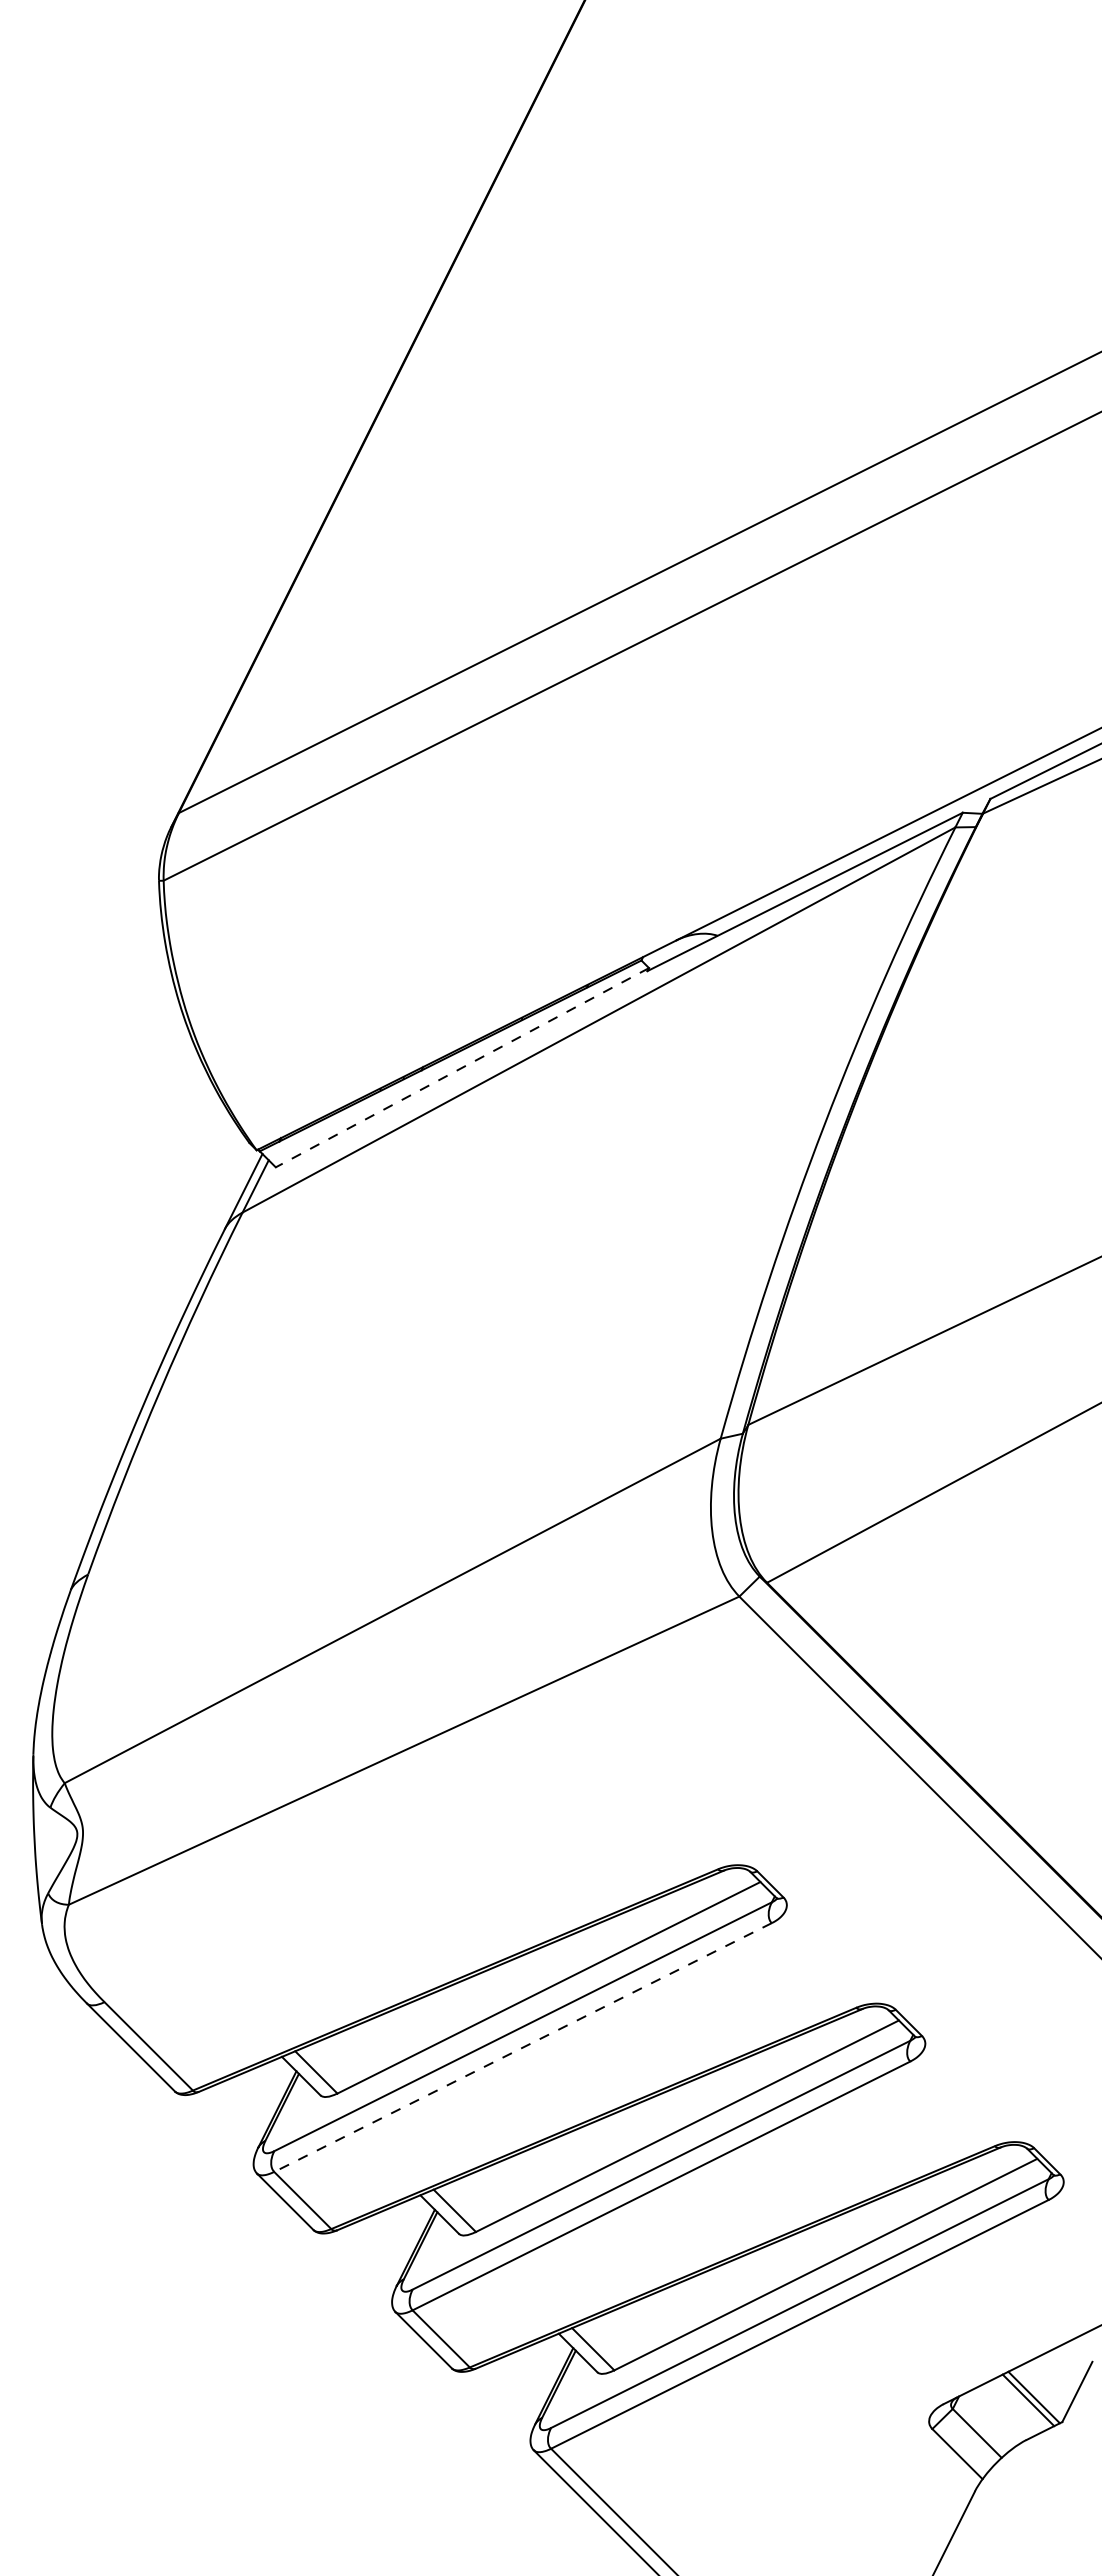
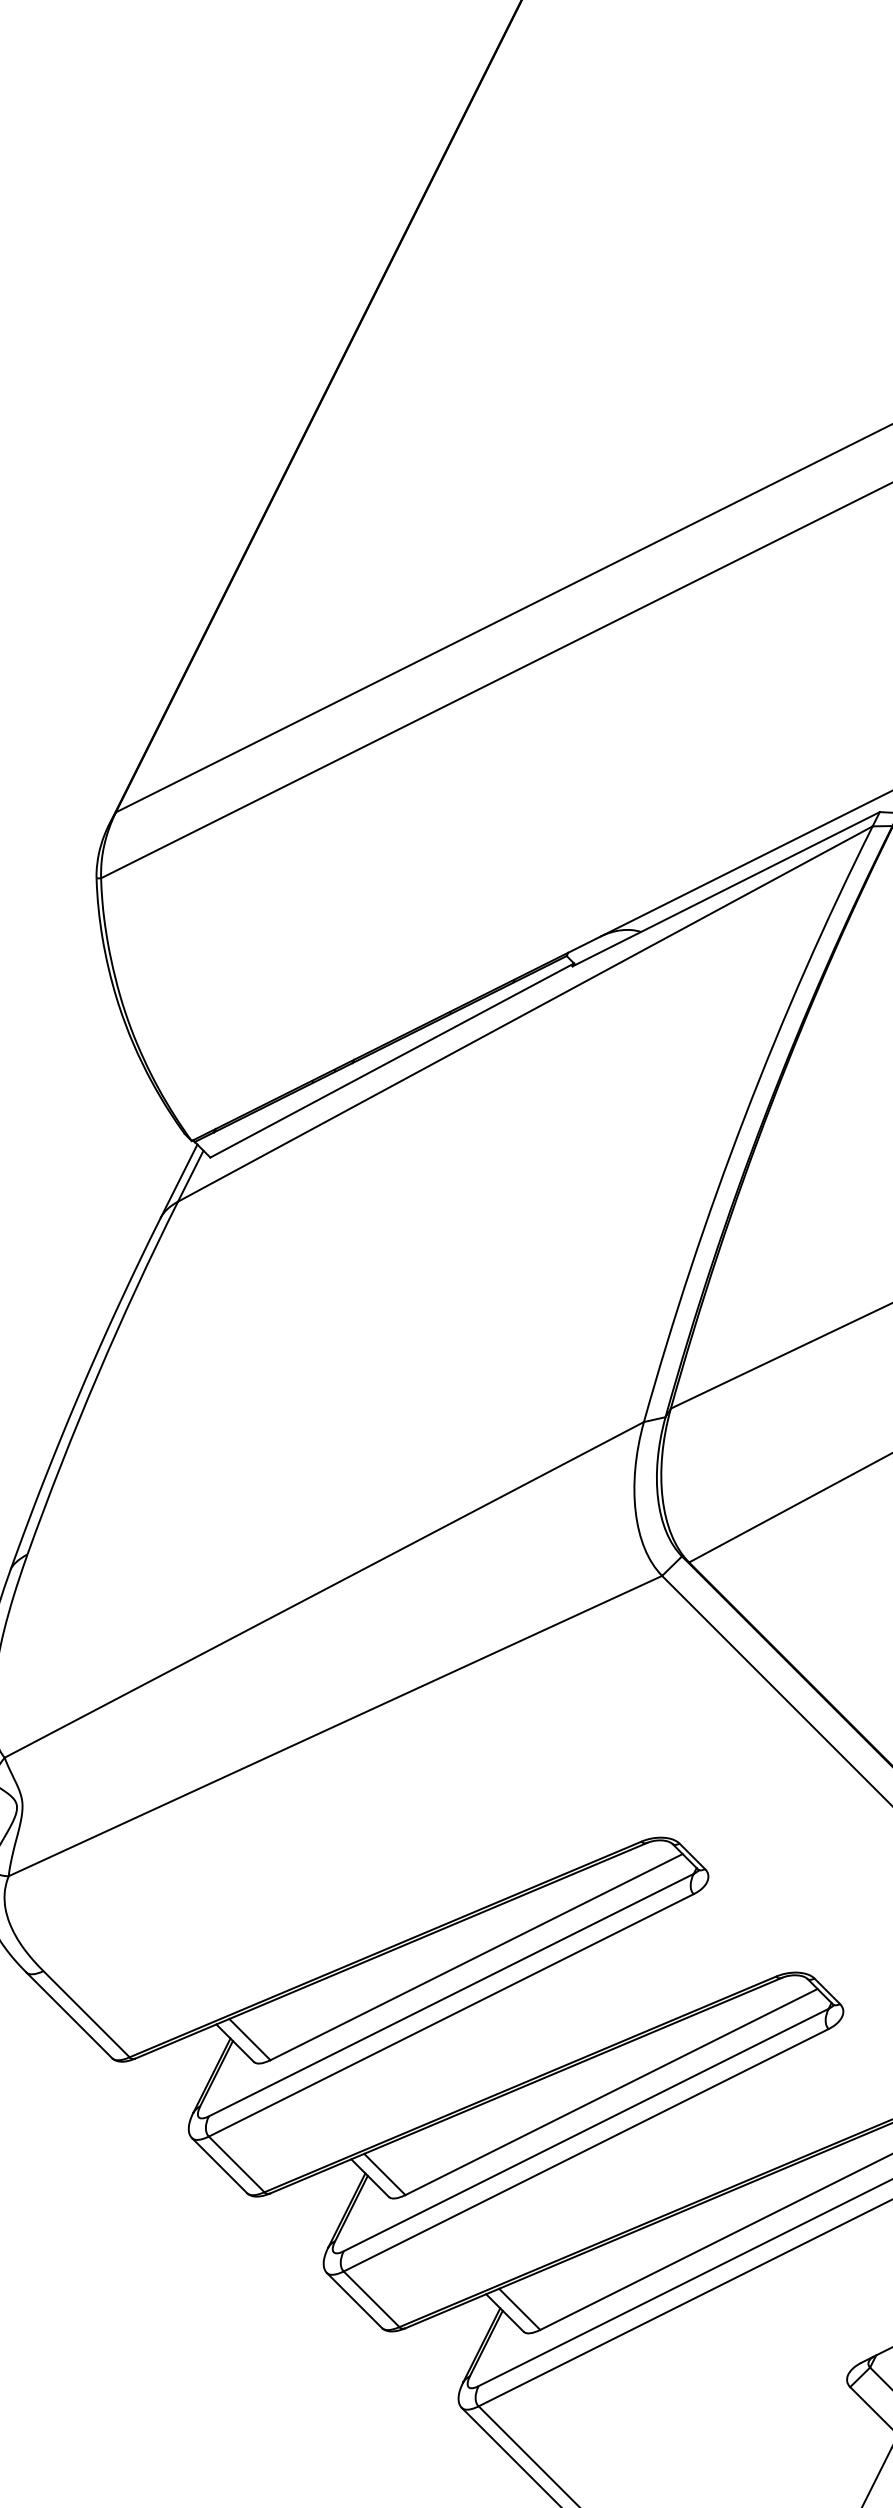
line: (462, 1067) -> (392, 1060), dashed -> solid
line: (522, 2047) -> (450, 2015), dashed -> solid

